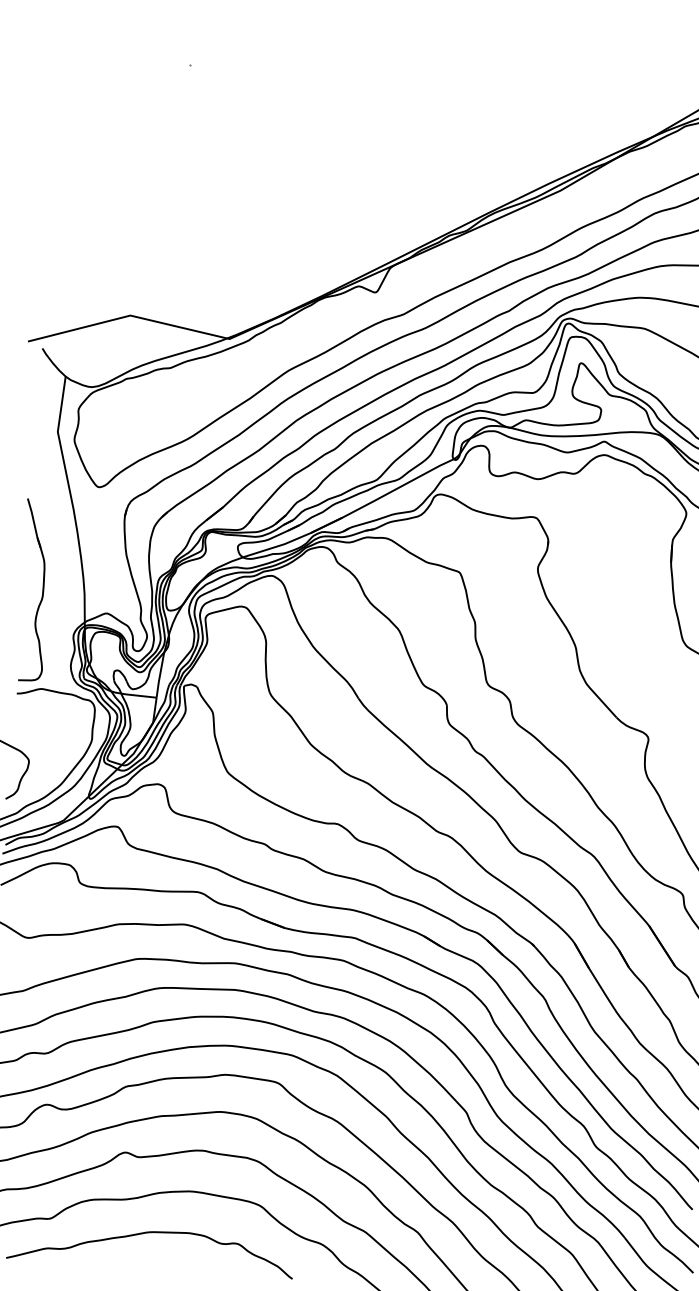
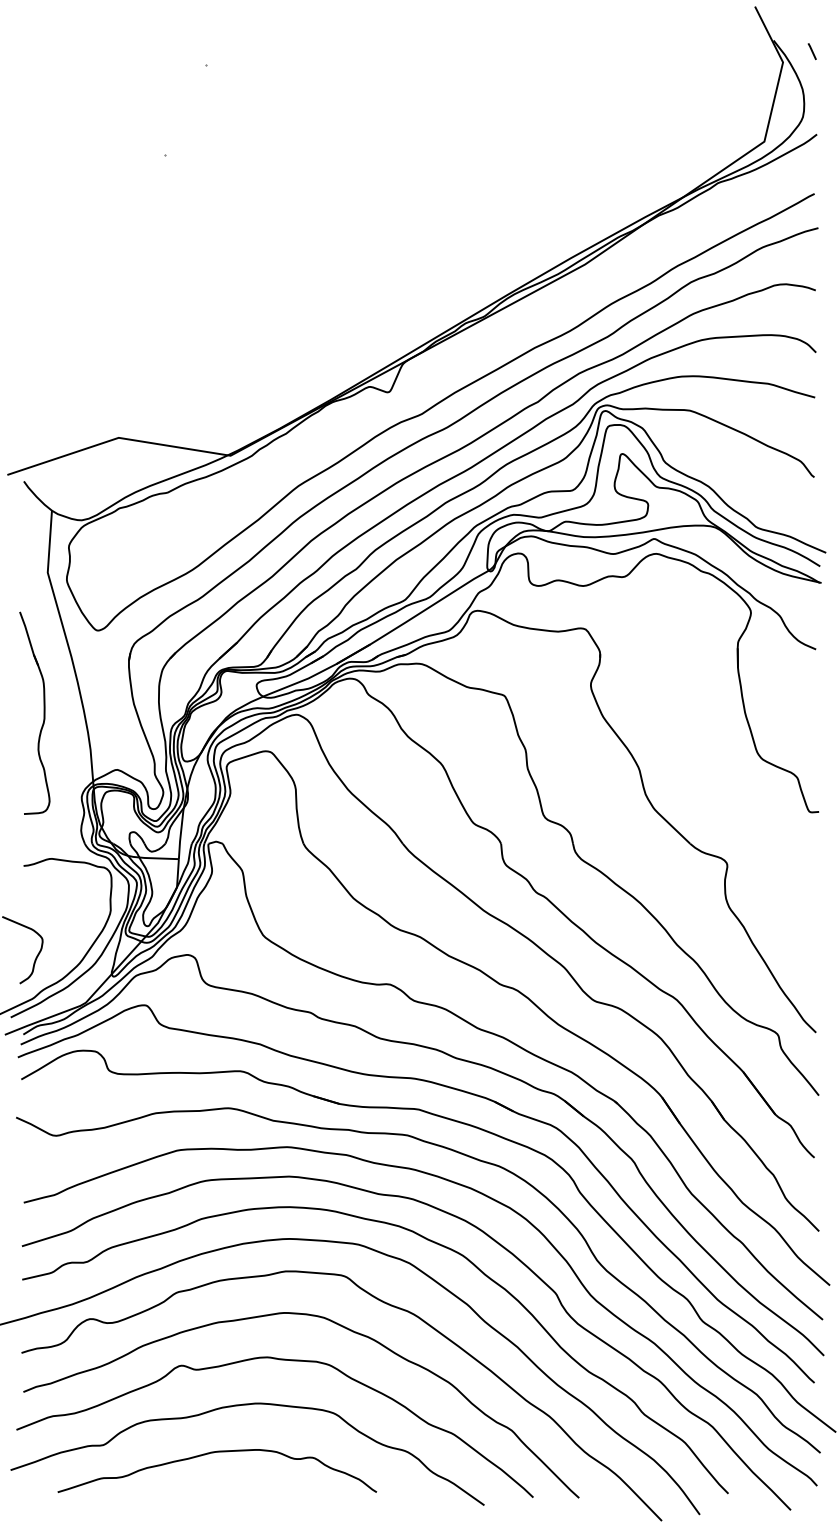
part: (42, 590) -> (43, 712), moved

